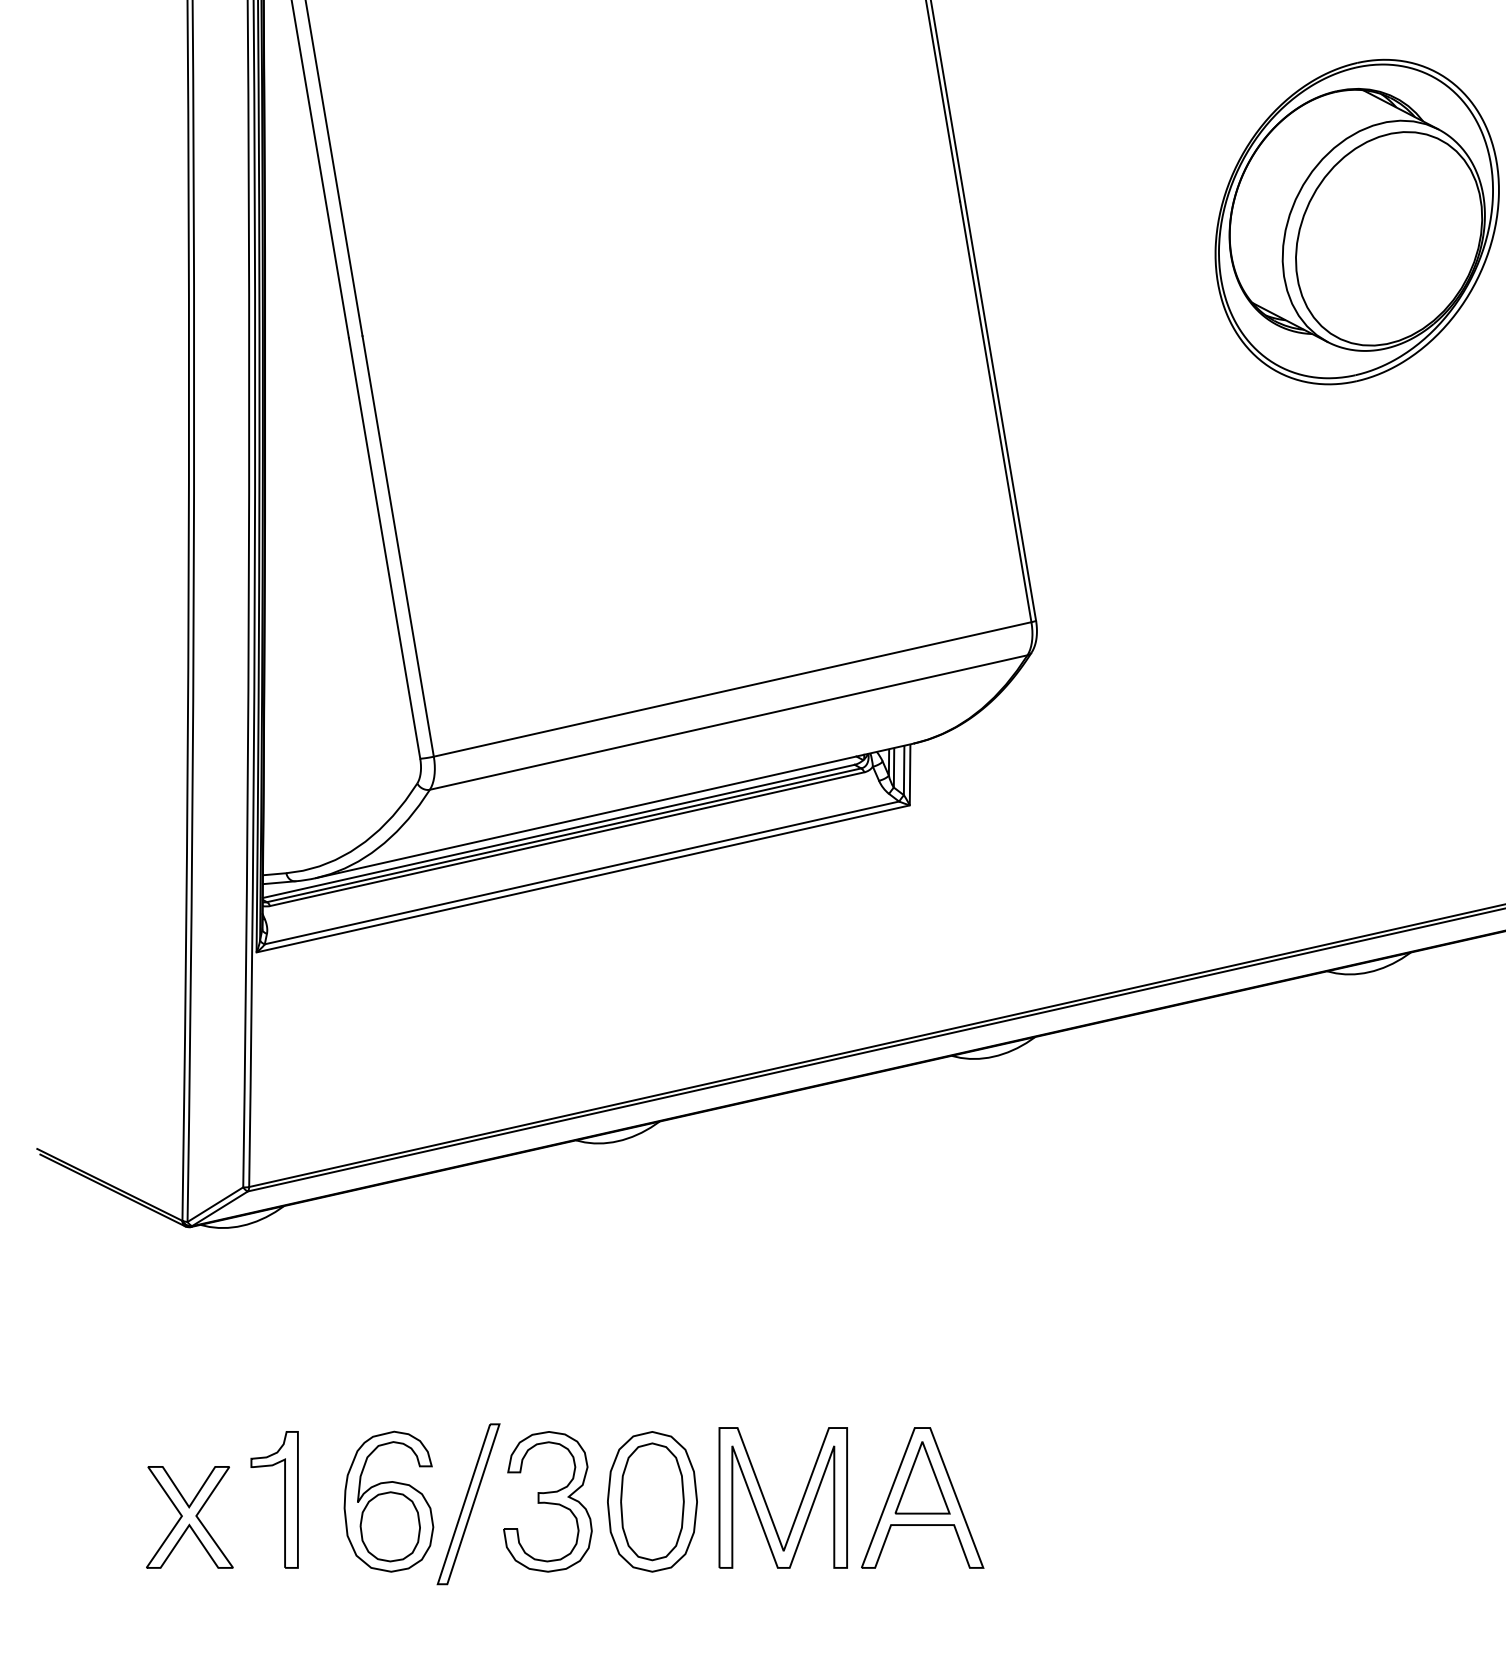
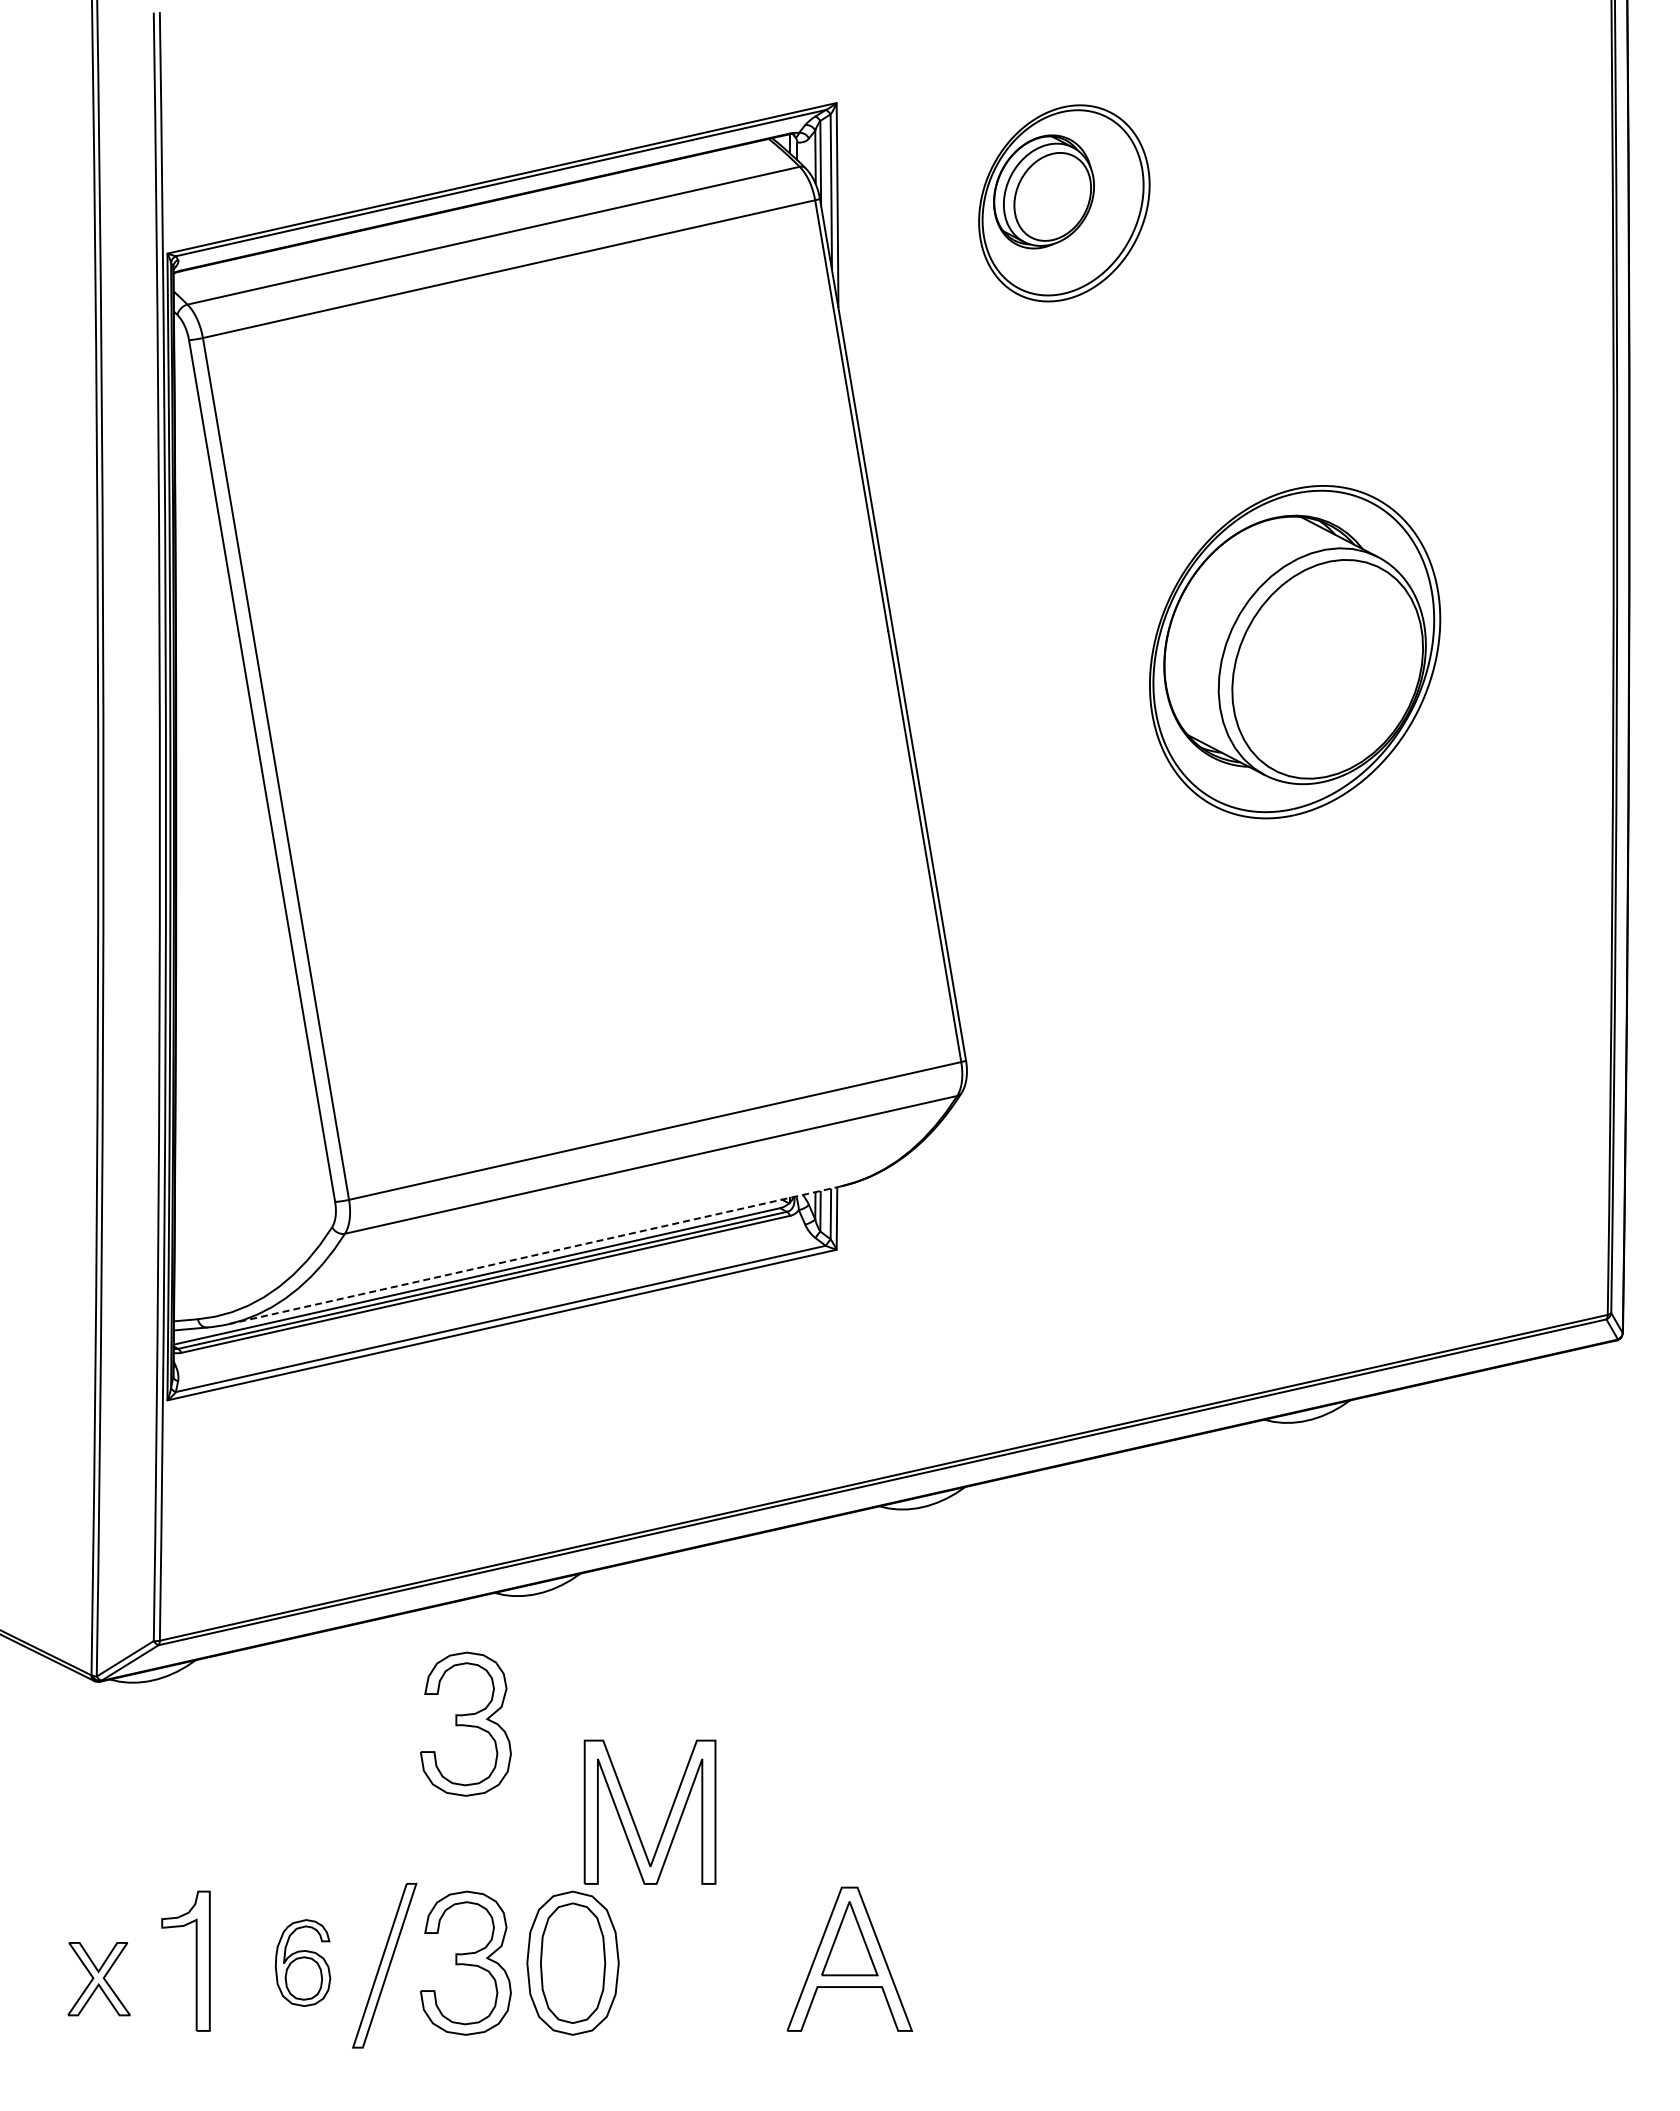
line: (614, 811) -> (534, 1255), solid -> dashed
part: (547, 1267) -> (465, 1723), added
part: (388, 1501) -> (302, 1962), size x0.6
part: (766, 1501) -> (632, 1815), moved
part: (189, 1516) -> (98, 1978), size x0.7

